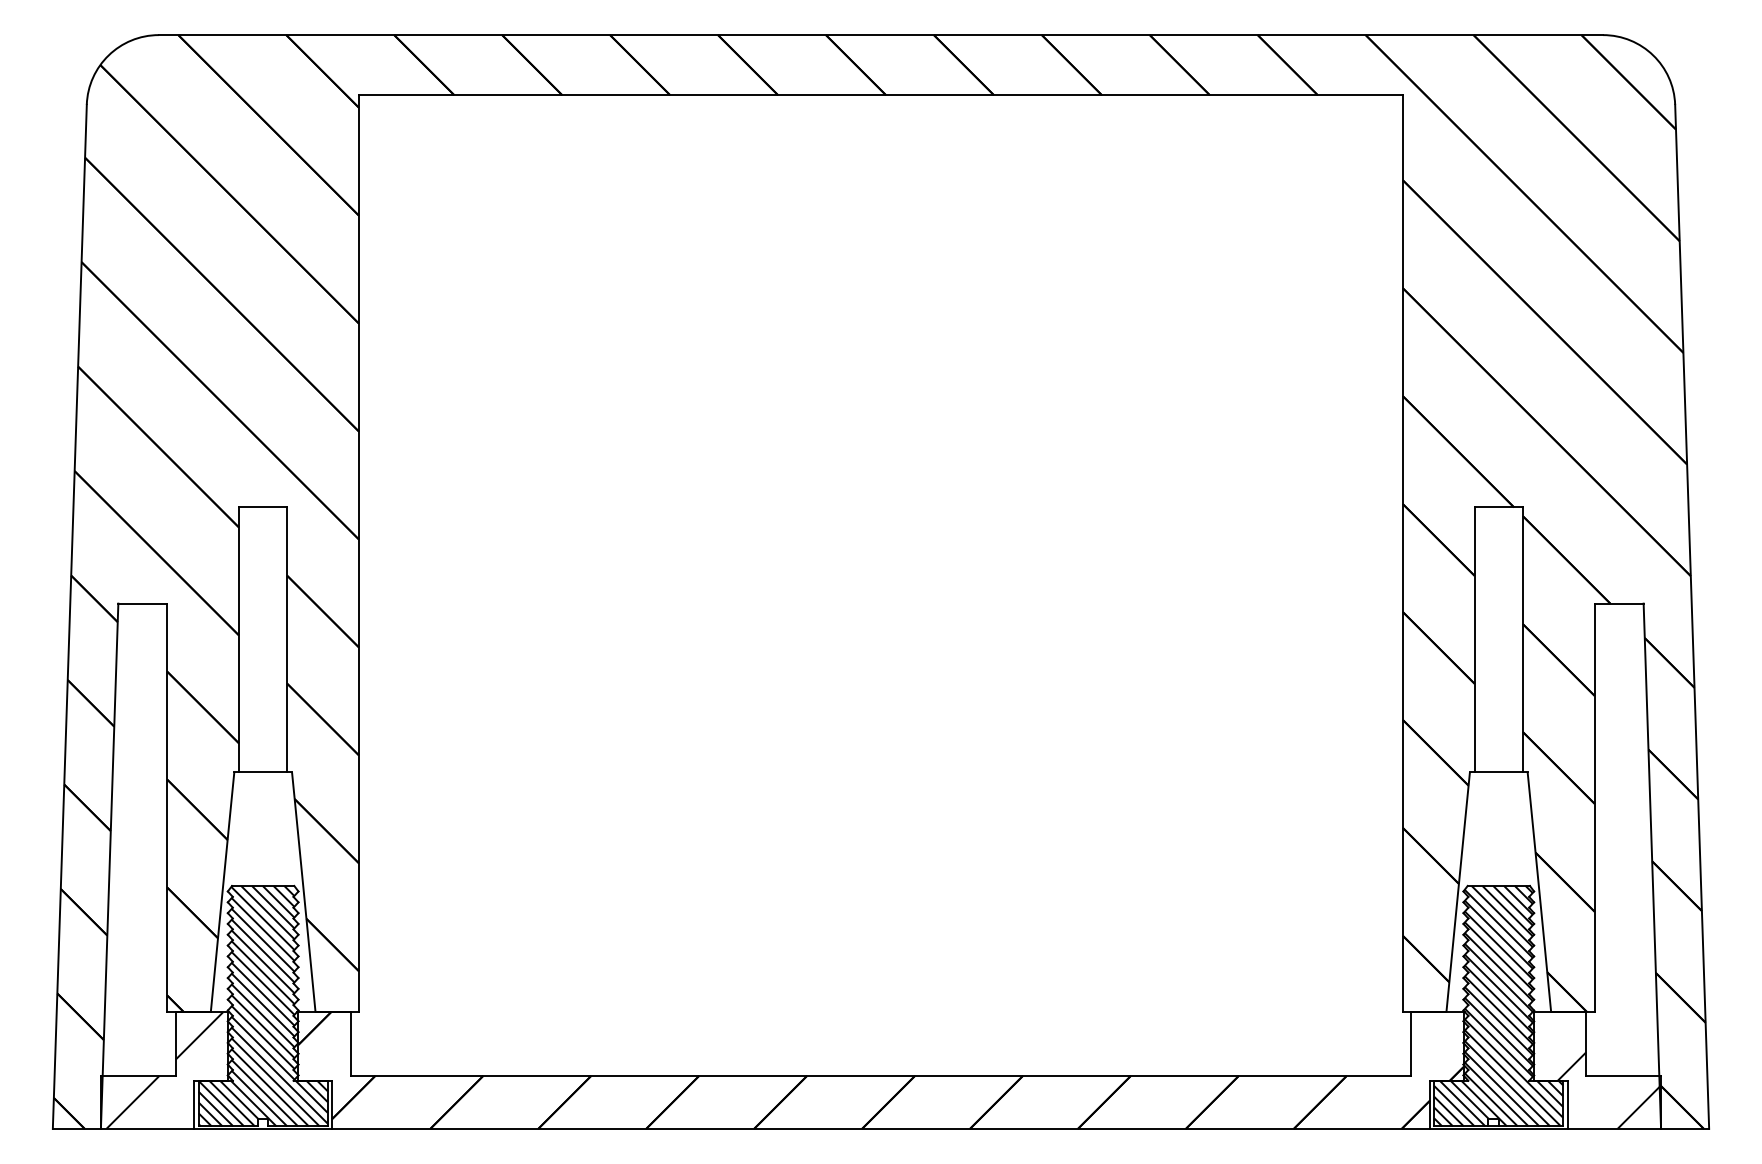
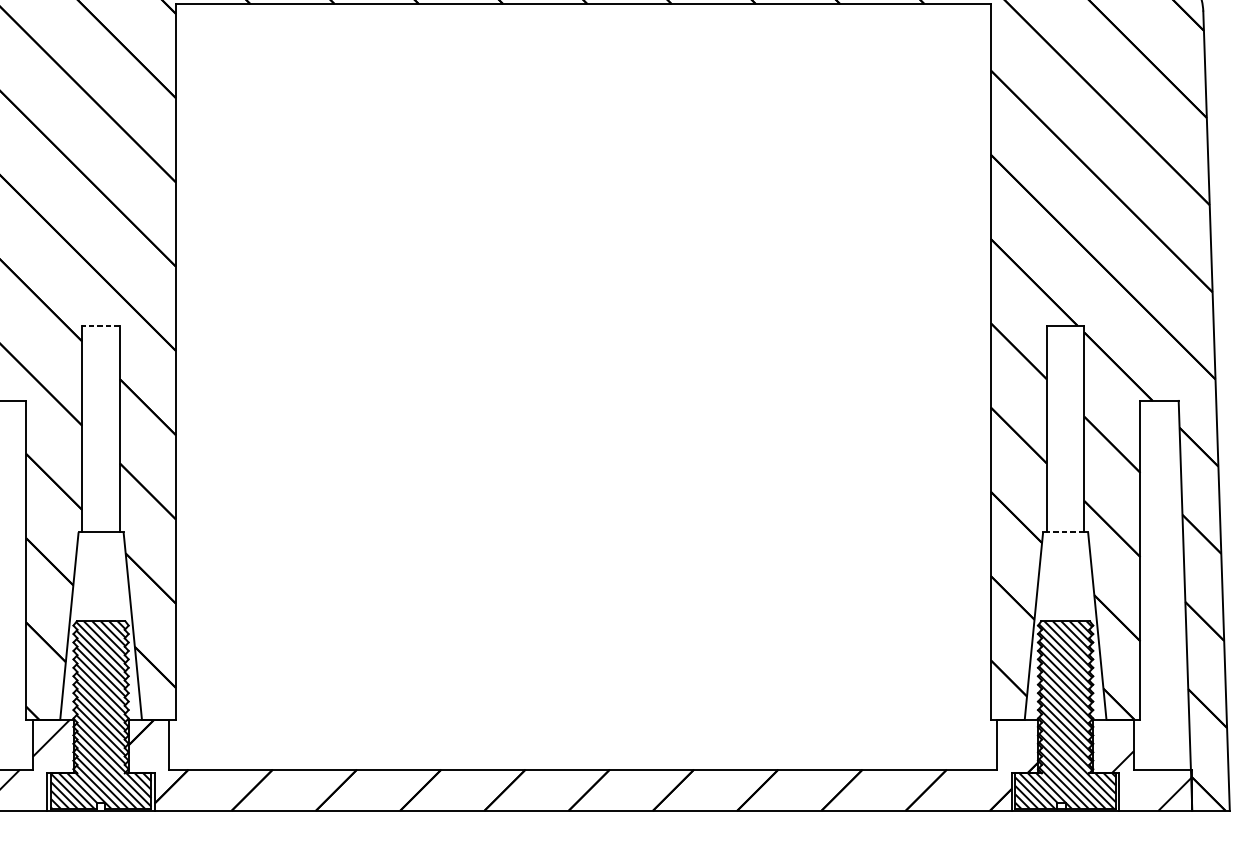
line: (262, 507) -> (100, 325), solid -> dashed
line: (1498, 771) -> (1065, 531), solid -> dashed

